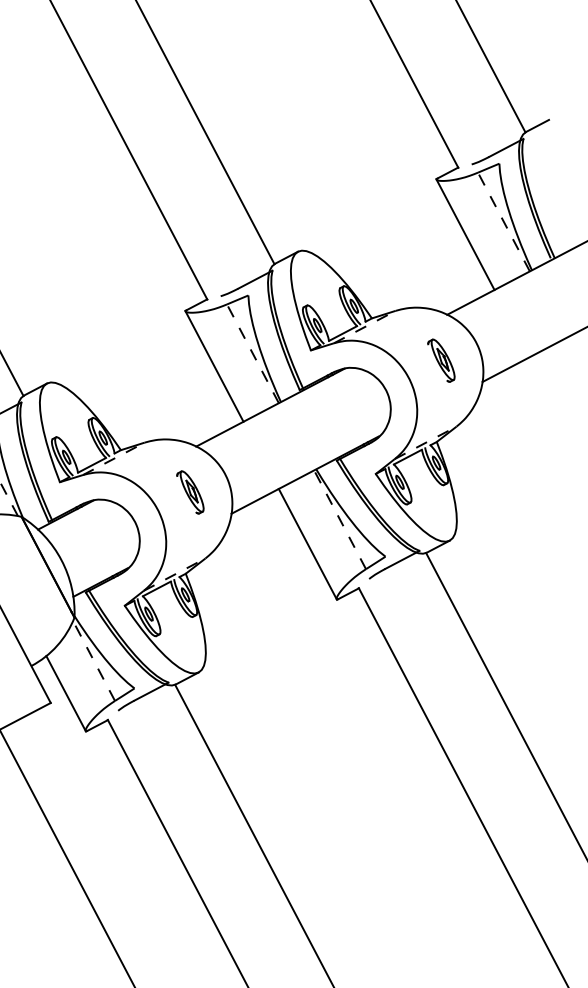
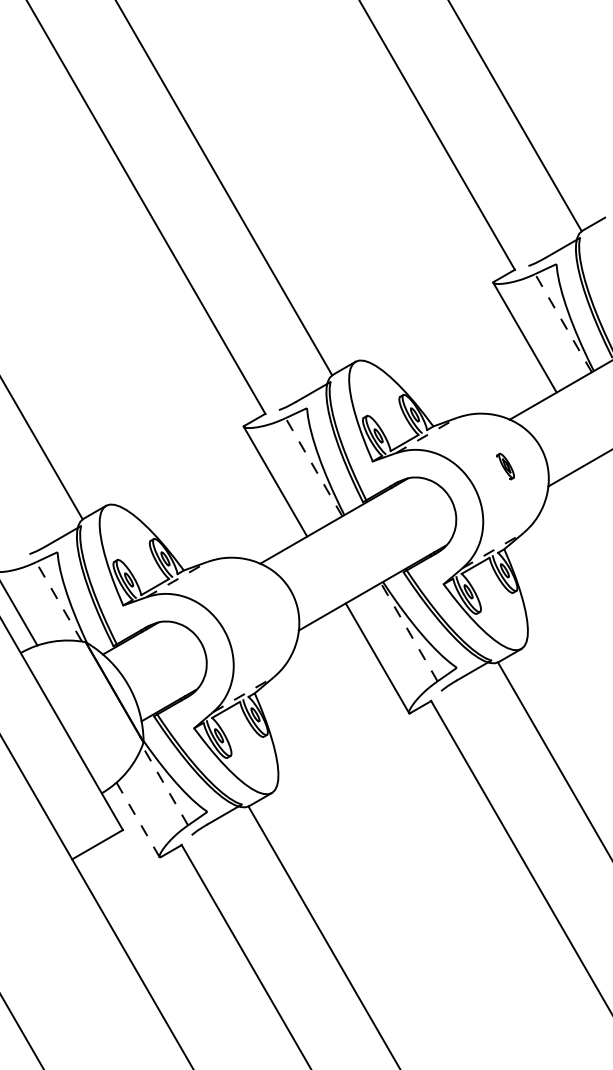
part: (441, 360) -> (505, 466), size x0.6
part: (190, 492) -> (256, 610), removed
line: (66, 694) -> (138, 820), solid -> dashed

